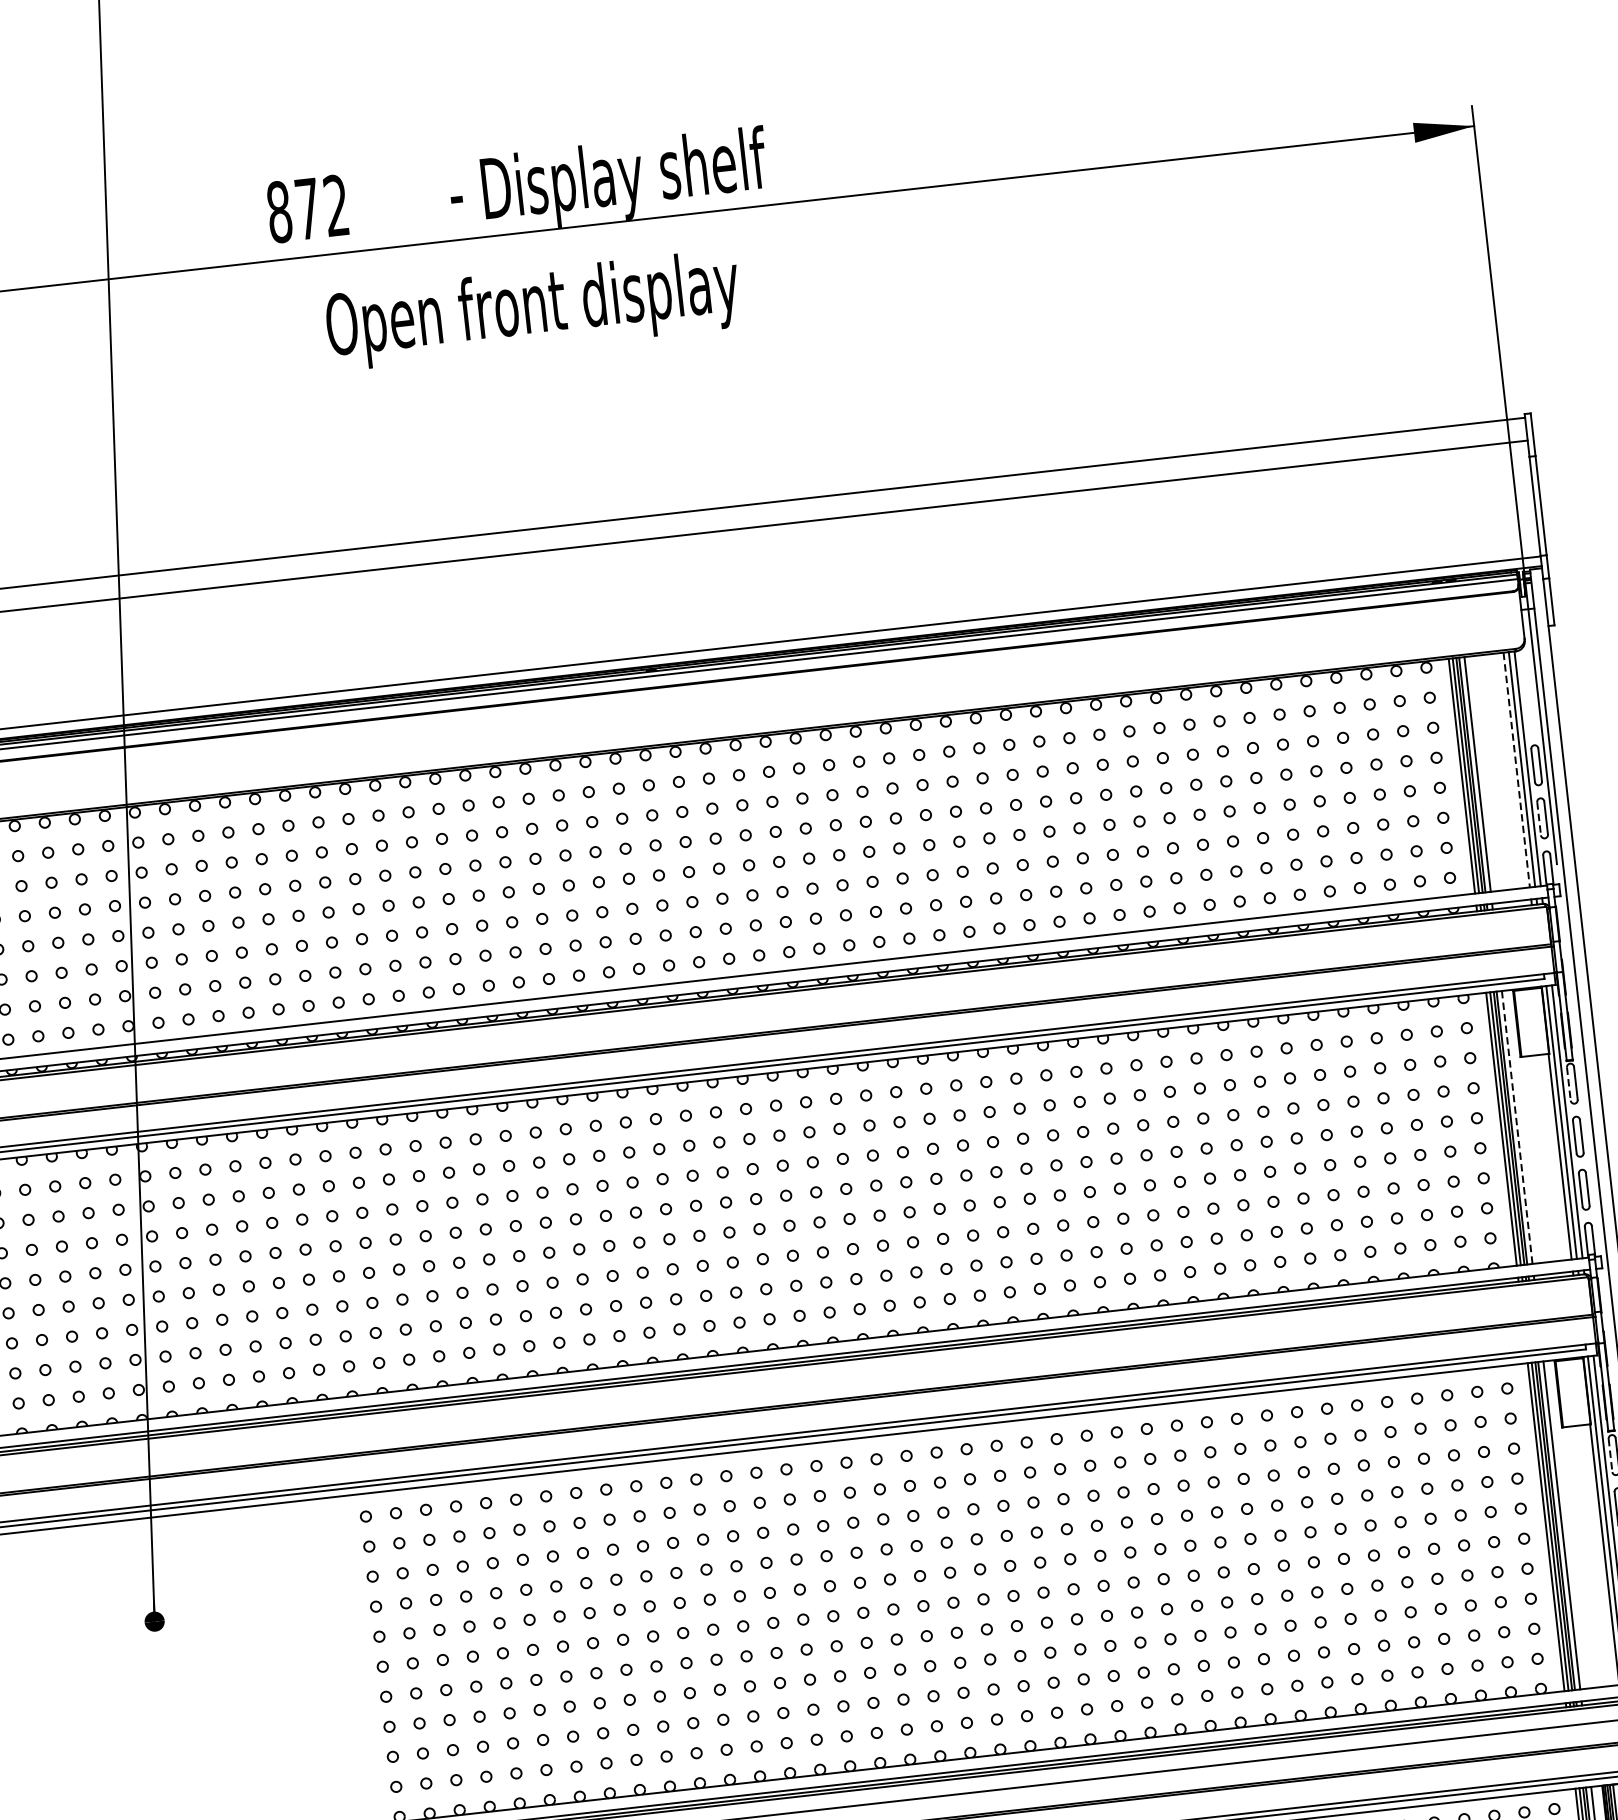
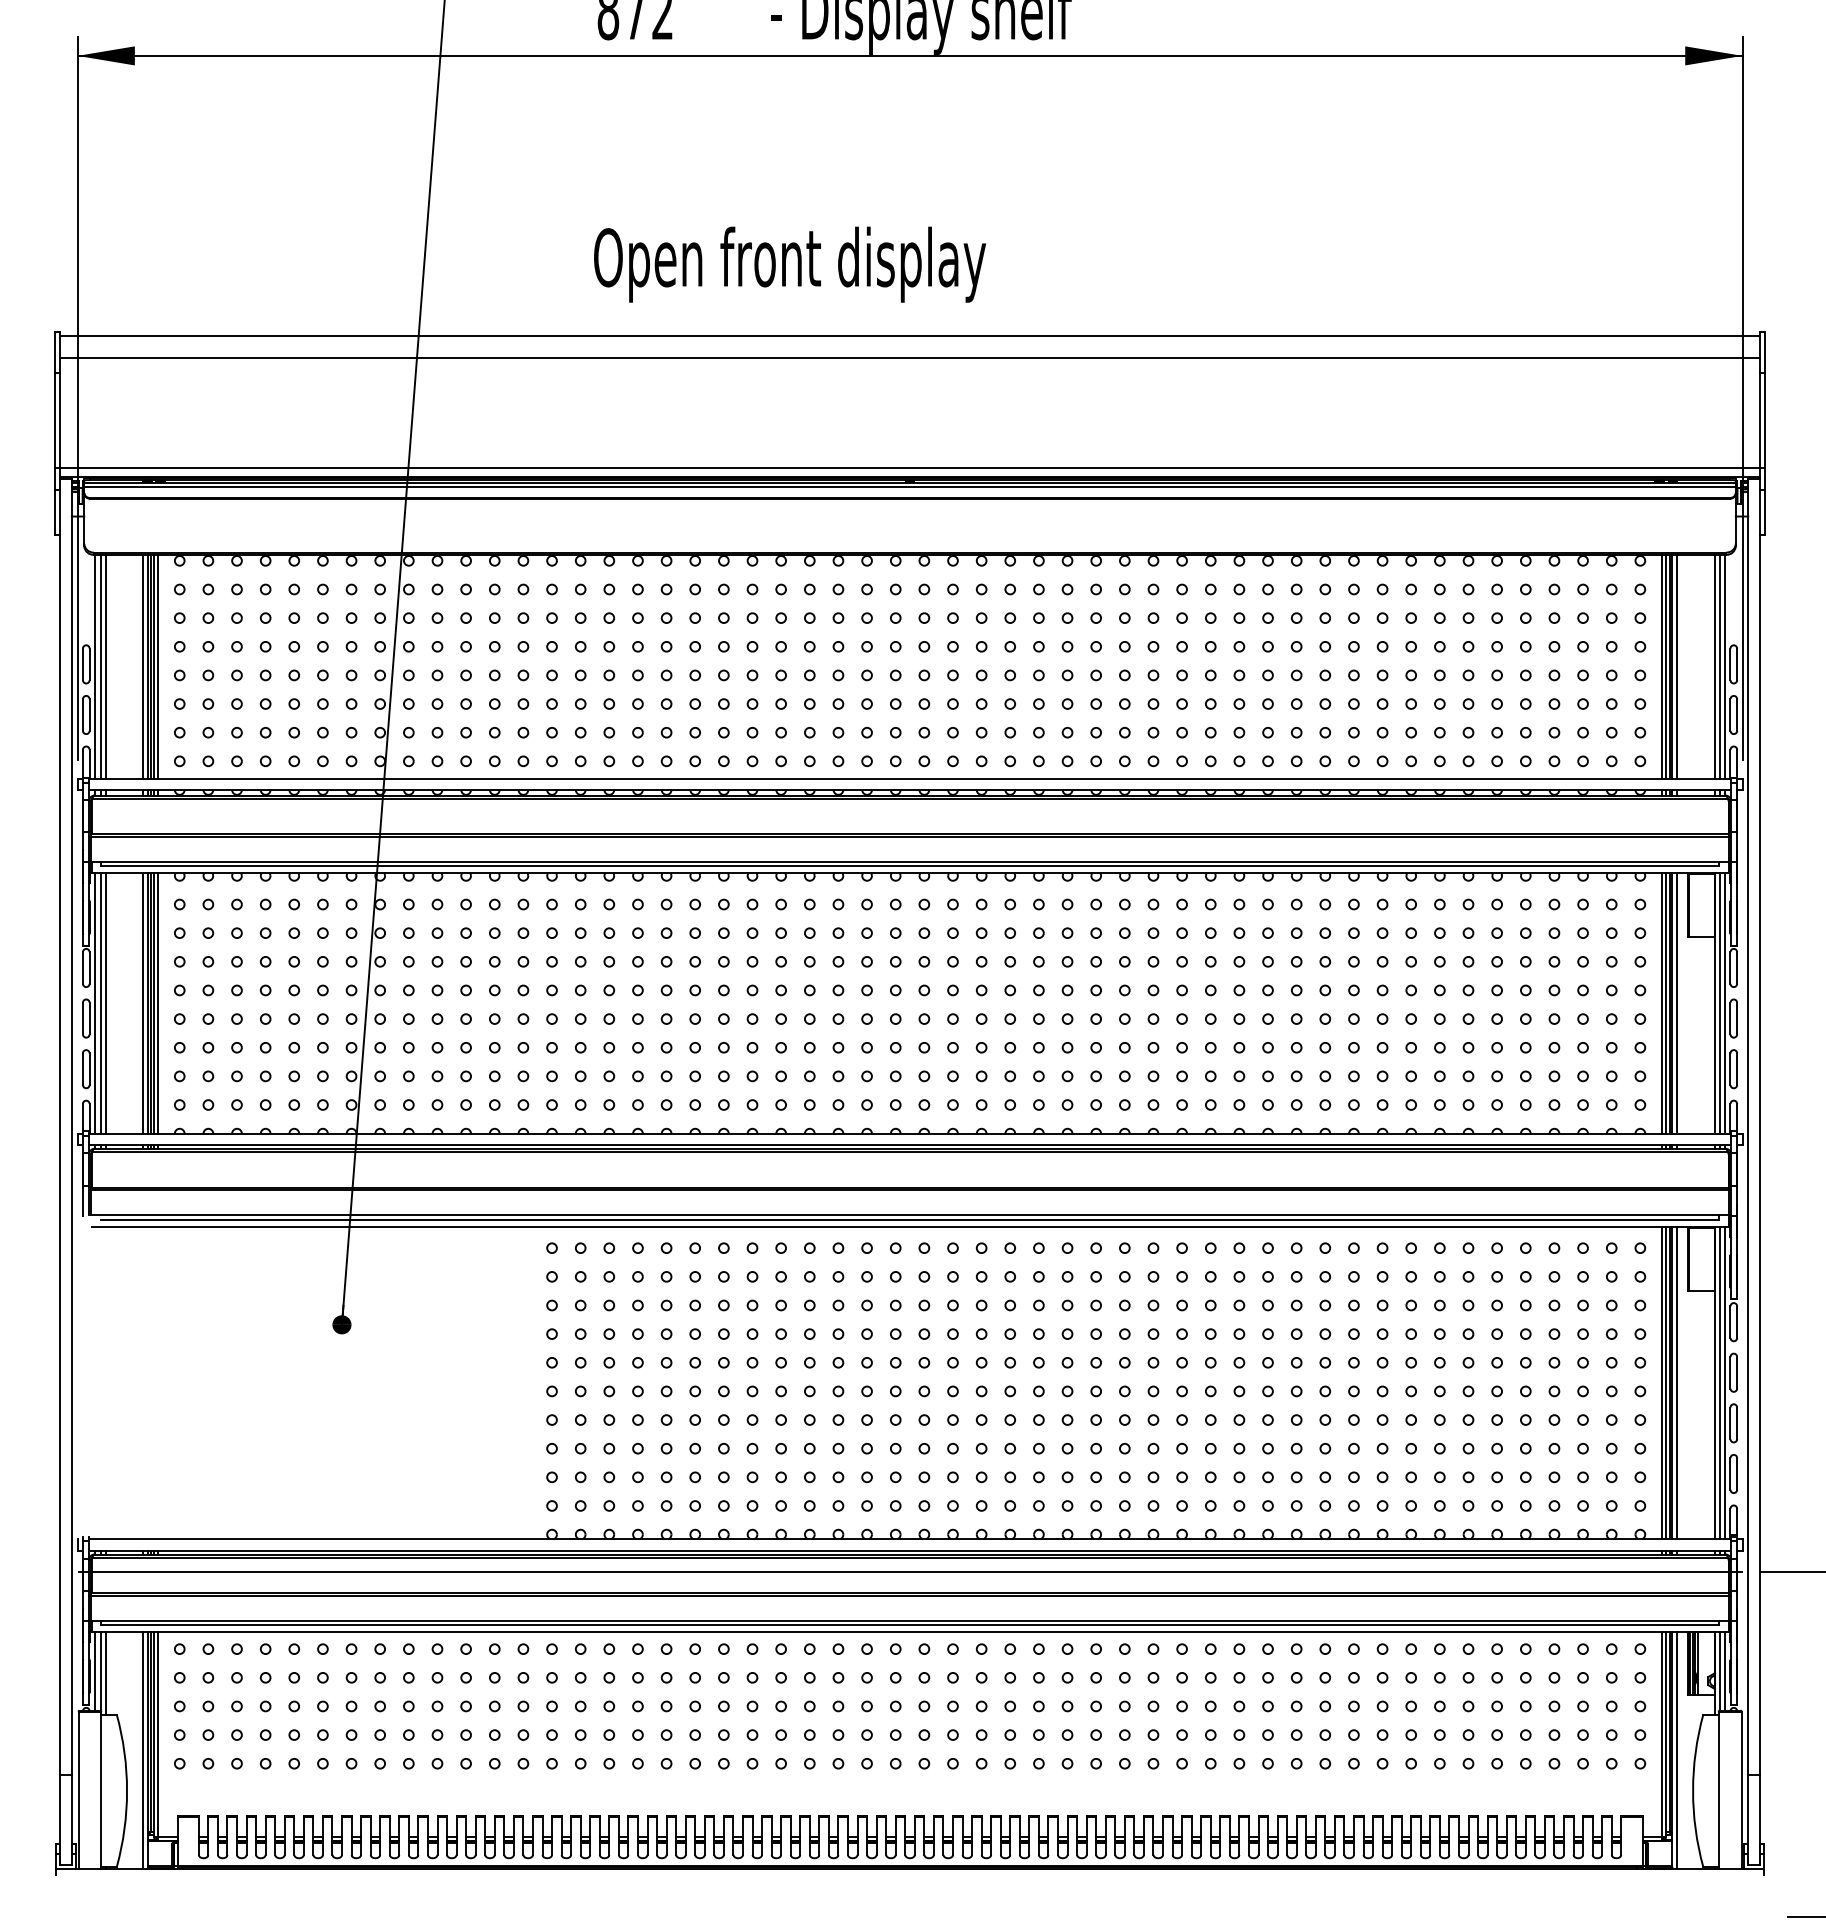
text: (533, 309) -> (790, 264), moved
line: (1516, 769) -> (1714, 666), dashed -> solid
line: (1539, 819) -> (1730, 715), dashed -> solid
line: (1568, 1083) -> (1730, 967), dashed -> solid
line: (1517, 1127) -> (1677, 1003), dashed -> solid
line: (1610, 1455) -> (1730, 1322), dashed -> solid

